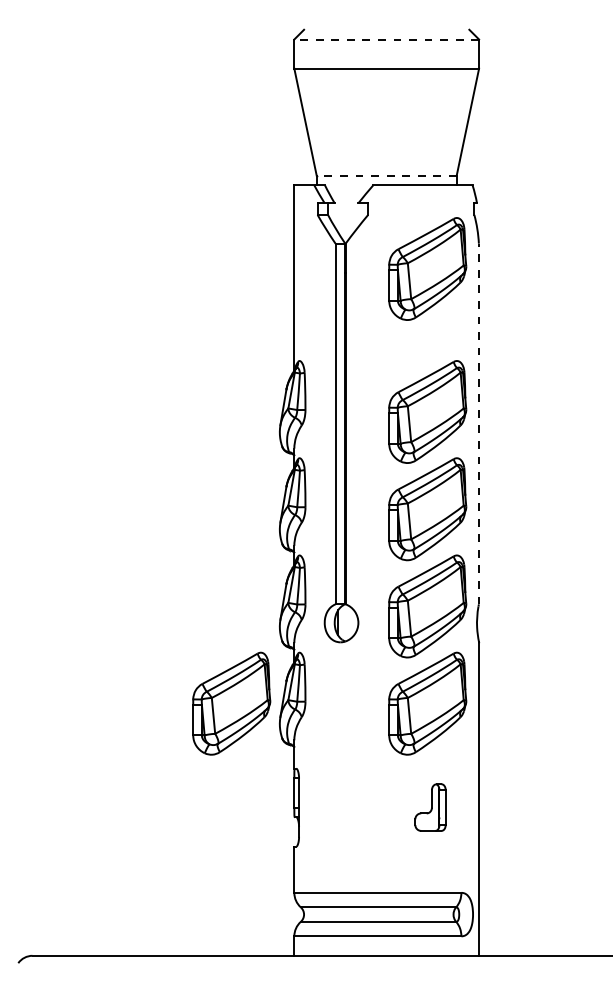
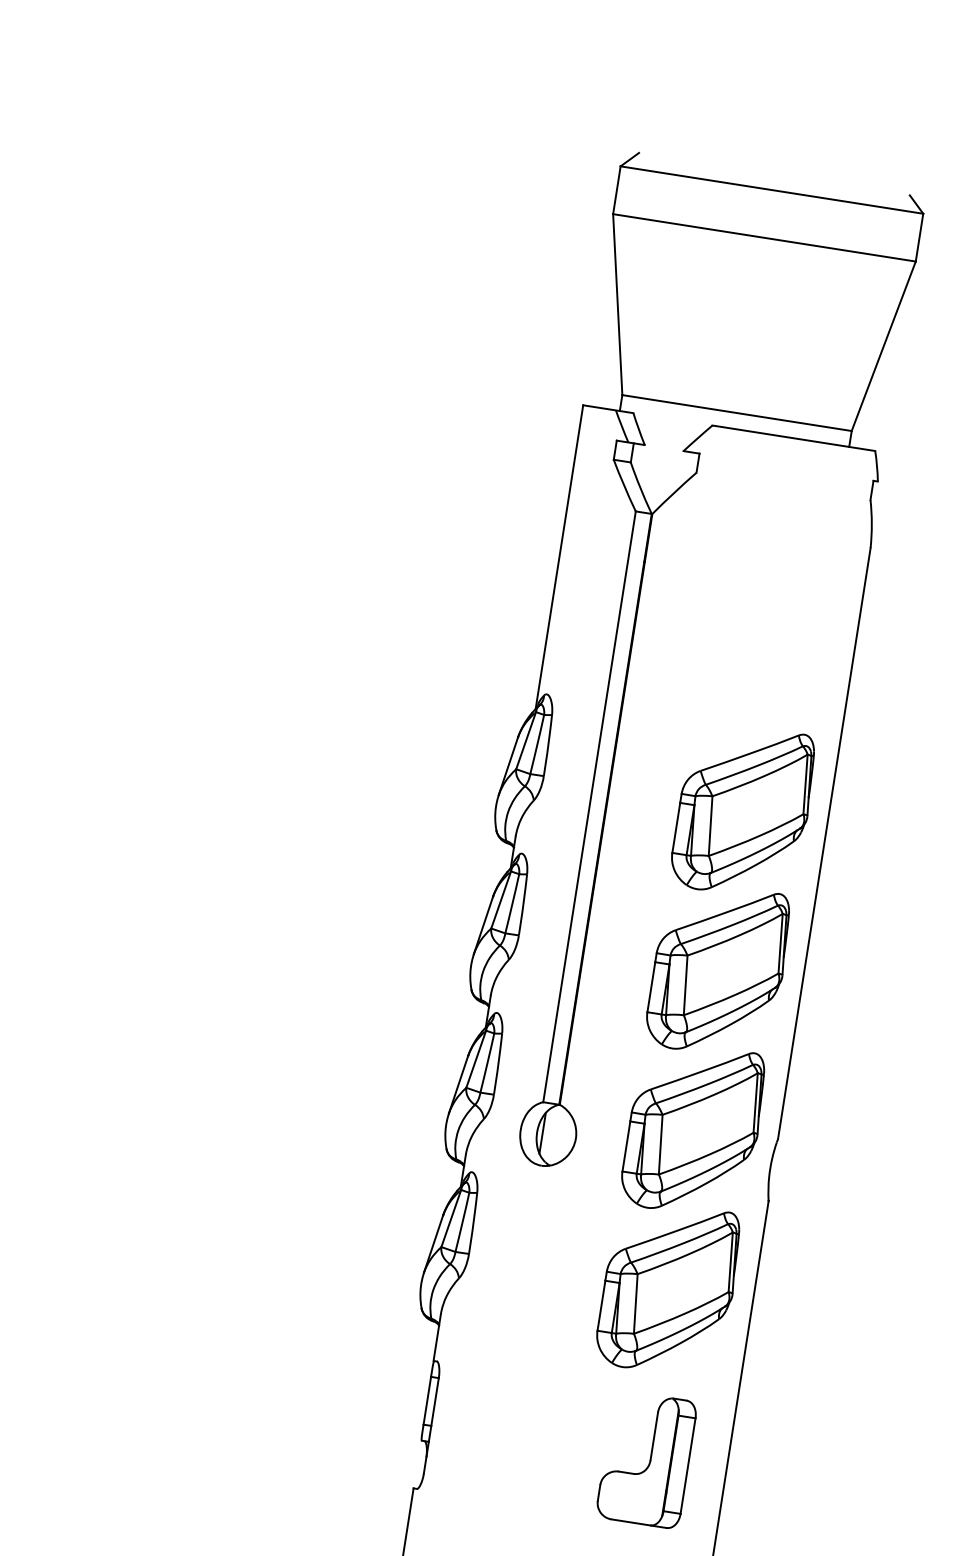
line: (386, 39) -> (771, 190), dashed -> solid
line: (386, 175) -> (736, 412), dashed -> solid
part: (427, 268) -> (780, 575), removed
line: (478, 423) -> (823, 842), dashed -> solid
part: (231, 703) -> (347, 1237), removed
part: (430, 807) -> (646, 1459), size x1.67

